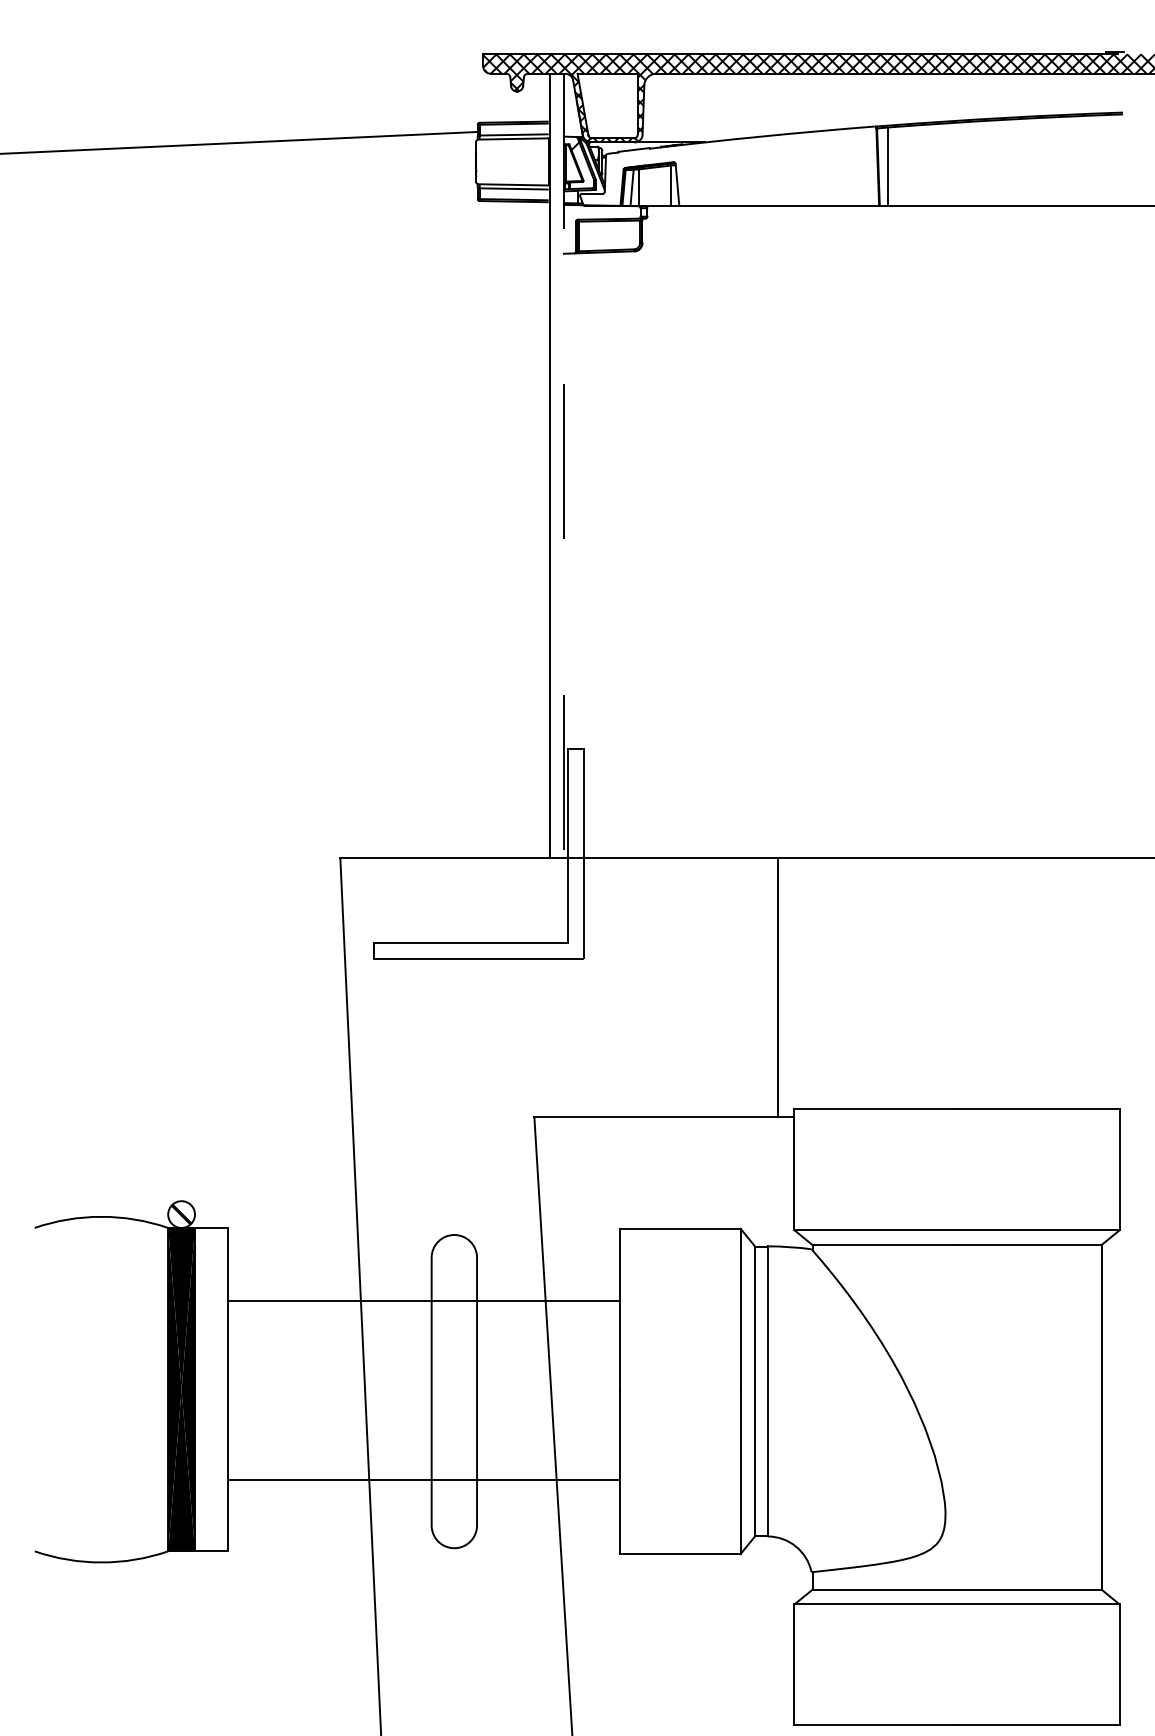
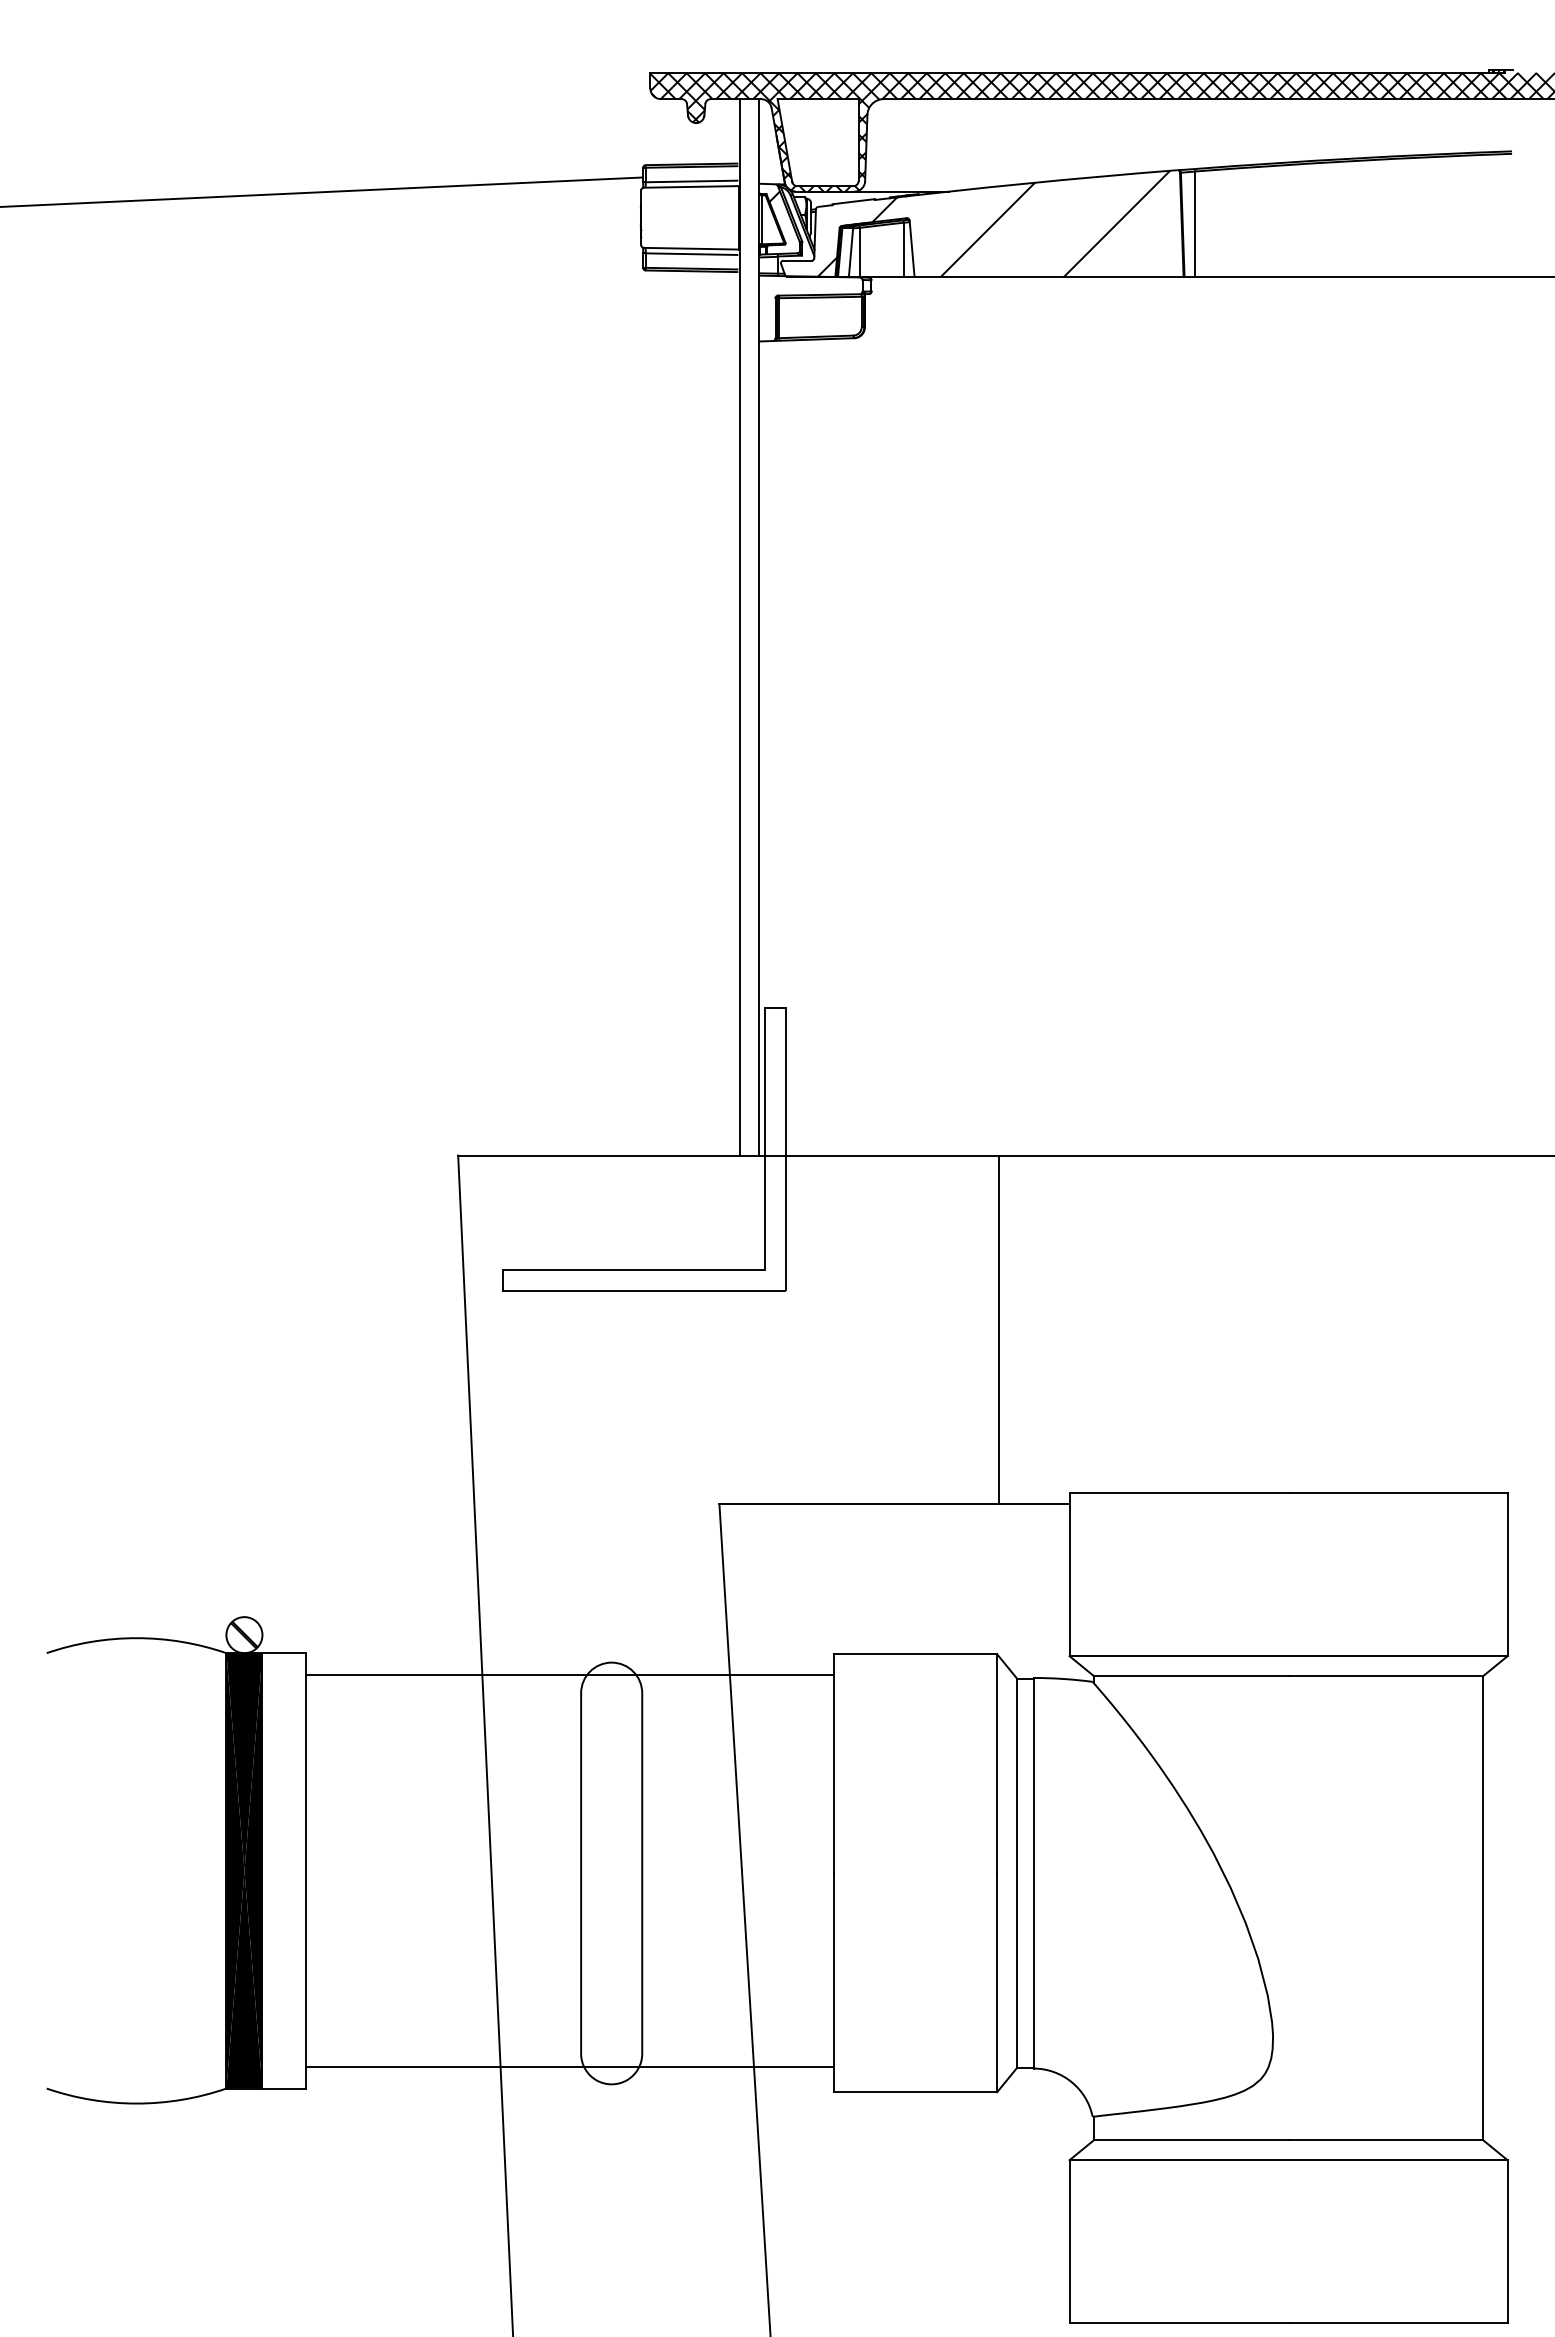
hatch: (737, 166) -> (993, 223), added
line: (564, 466) -> (759, 627), dashed -> solid
line: (778, 987) -> (998, 1329), moved
line: (423, 1300) -> (570, 1674), moved
line: (423, 1479) -> (570, 2066), moved

